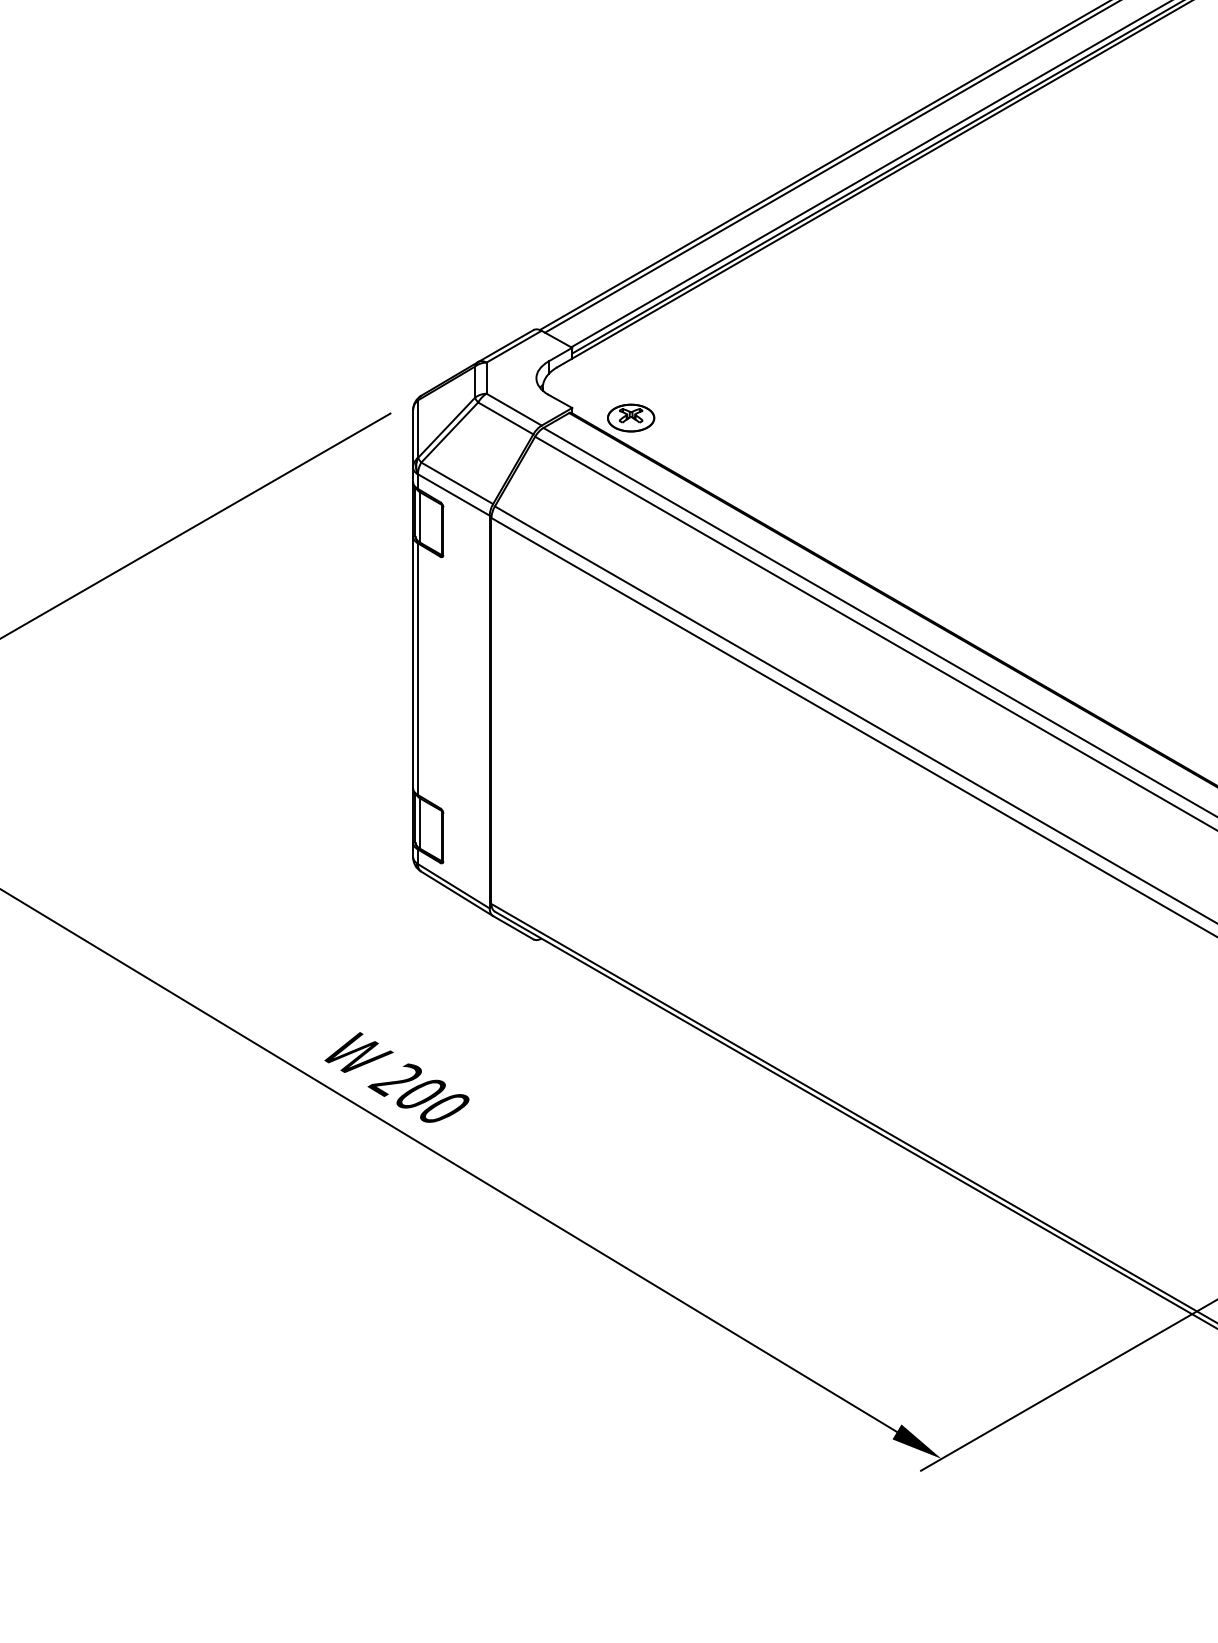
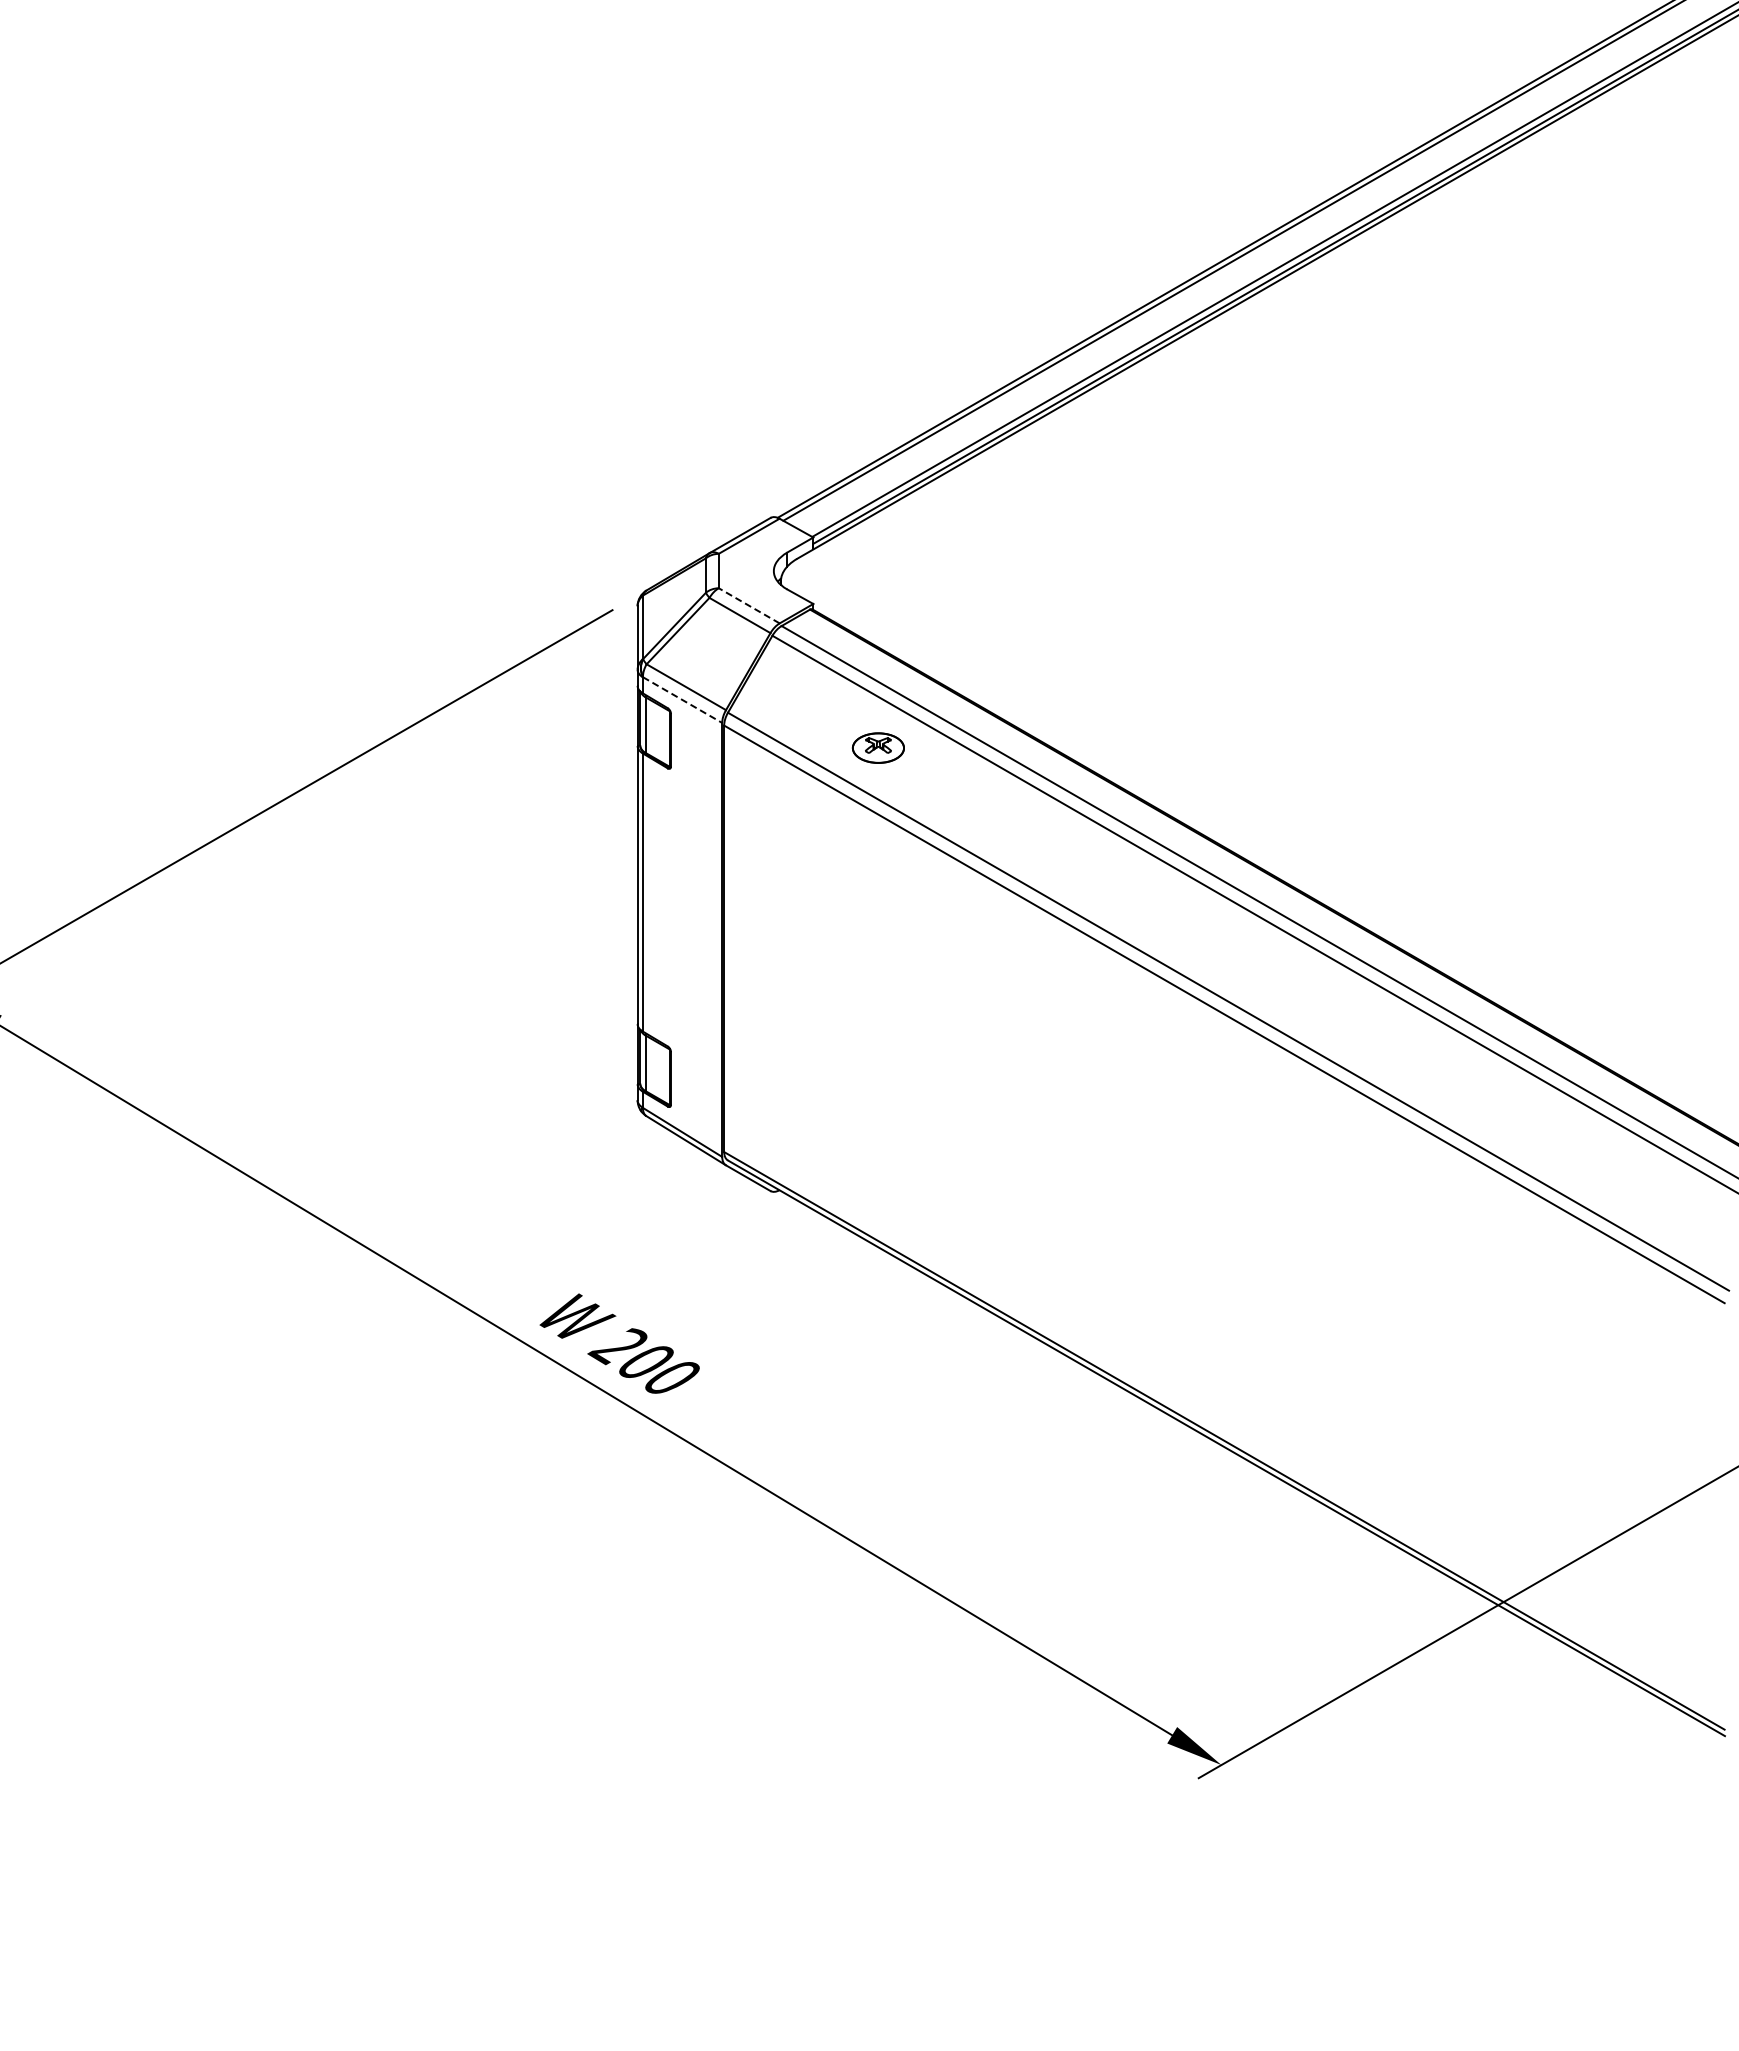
line: (513, 409) -> (748, 605), solid -> dashed
part: (630, 417) -> (877, 747), moved
line: (453, 495) -> (682, 700), solid -> dashed

